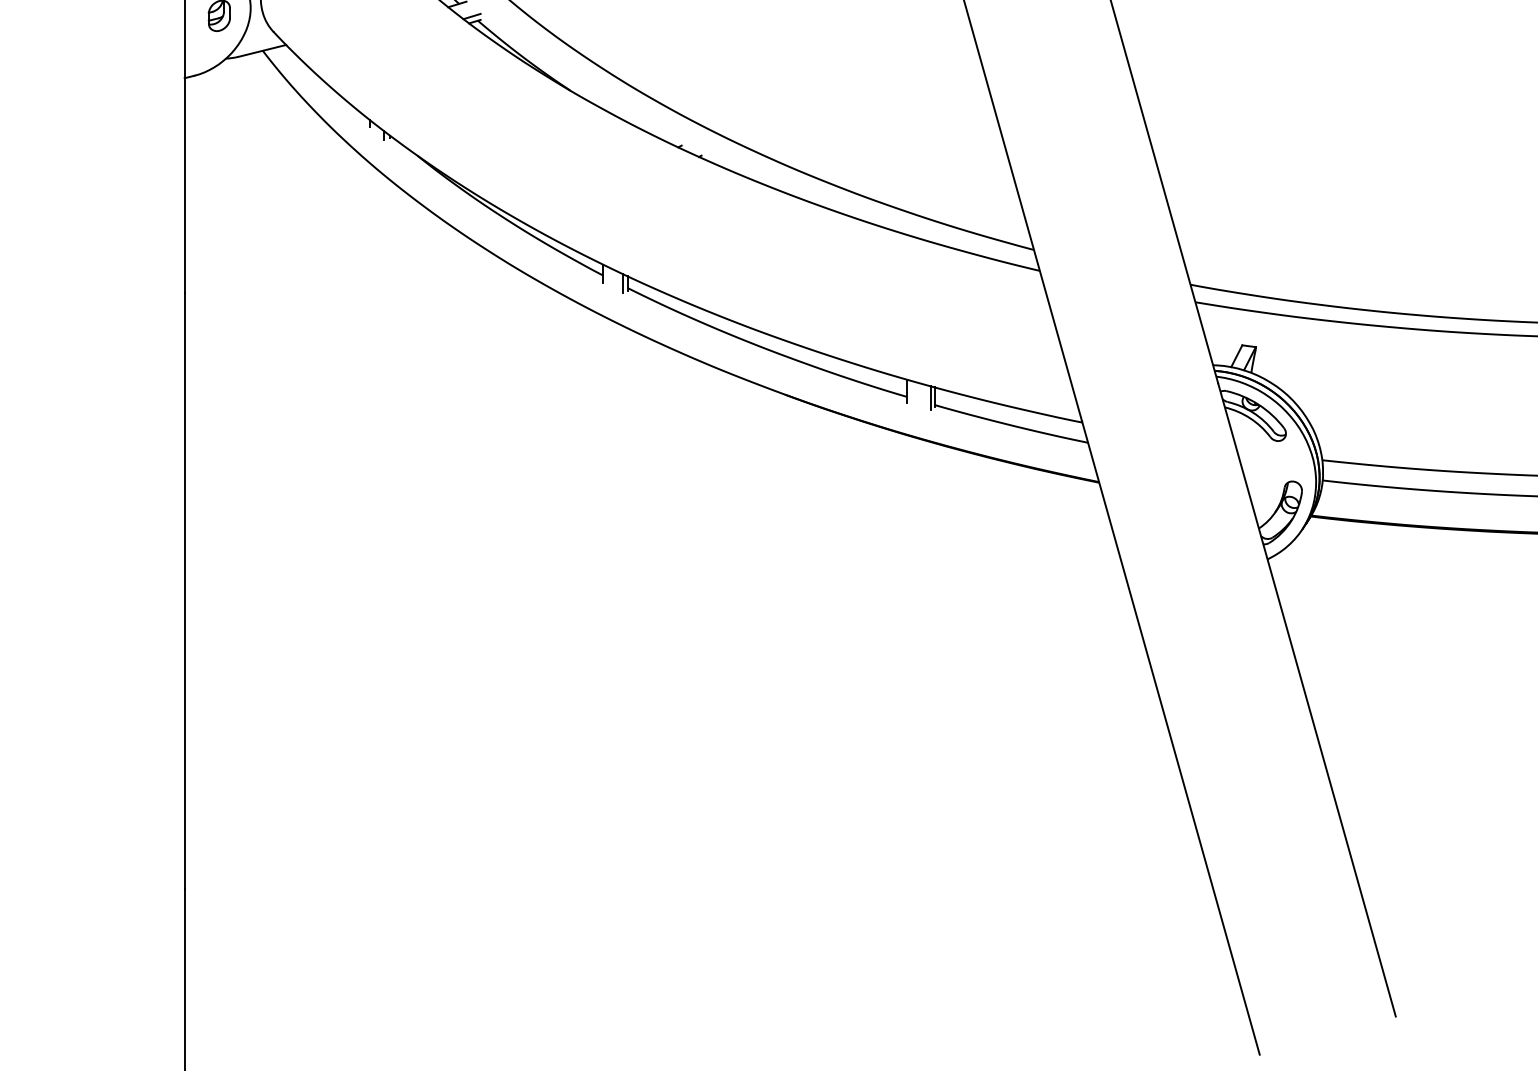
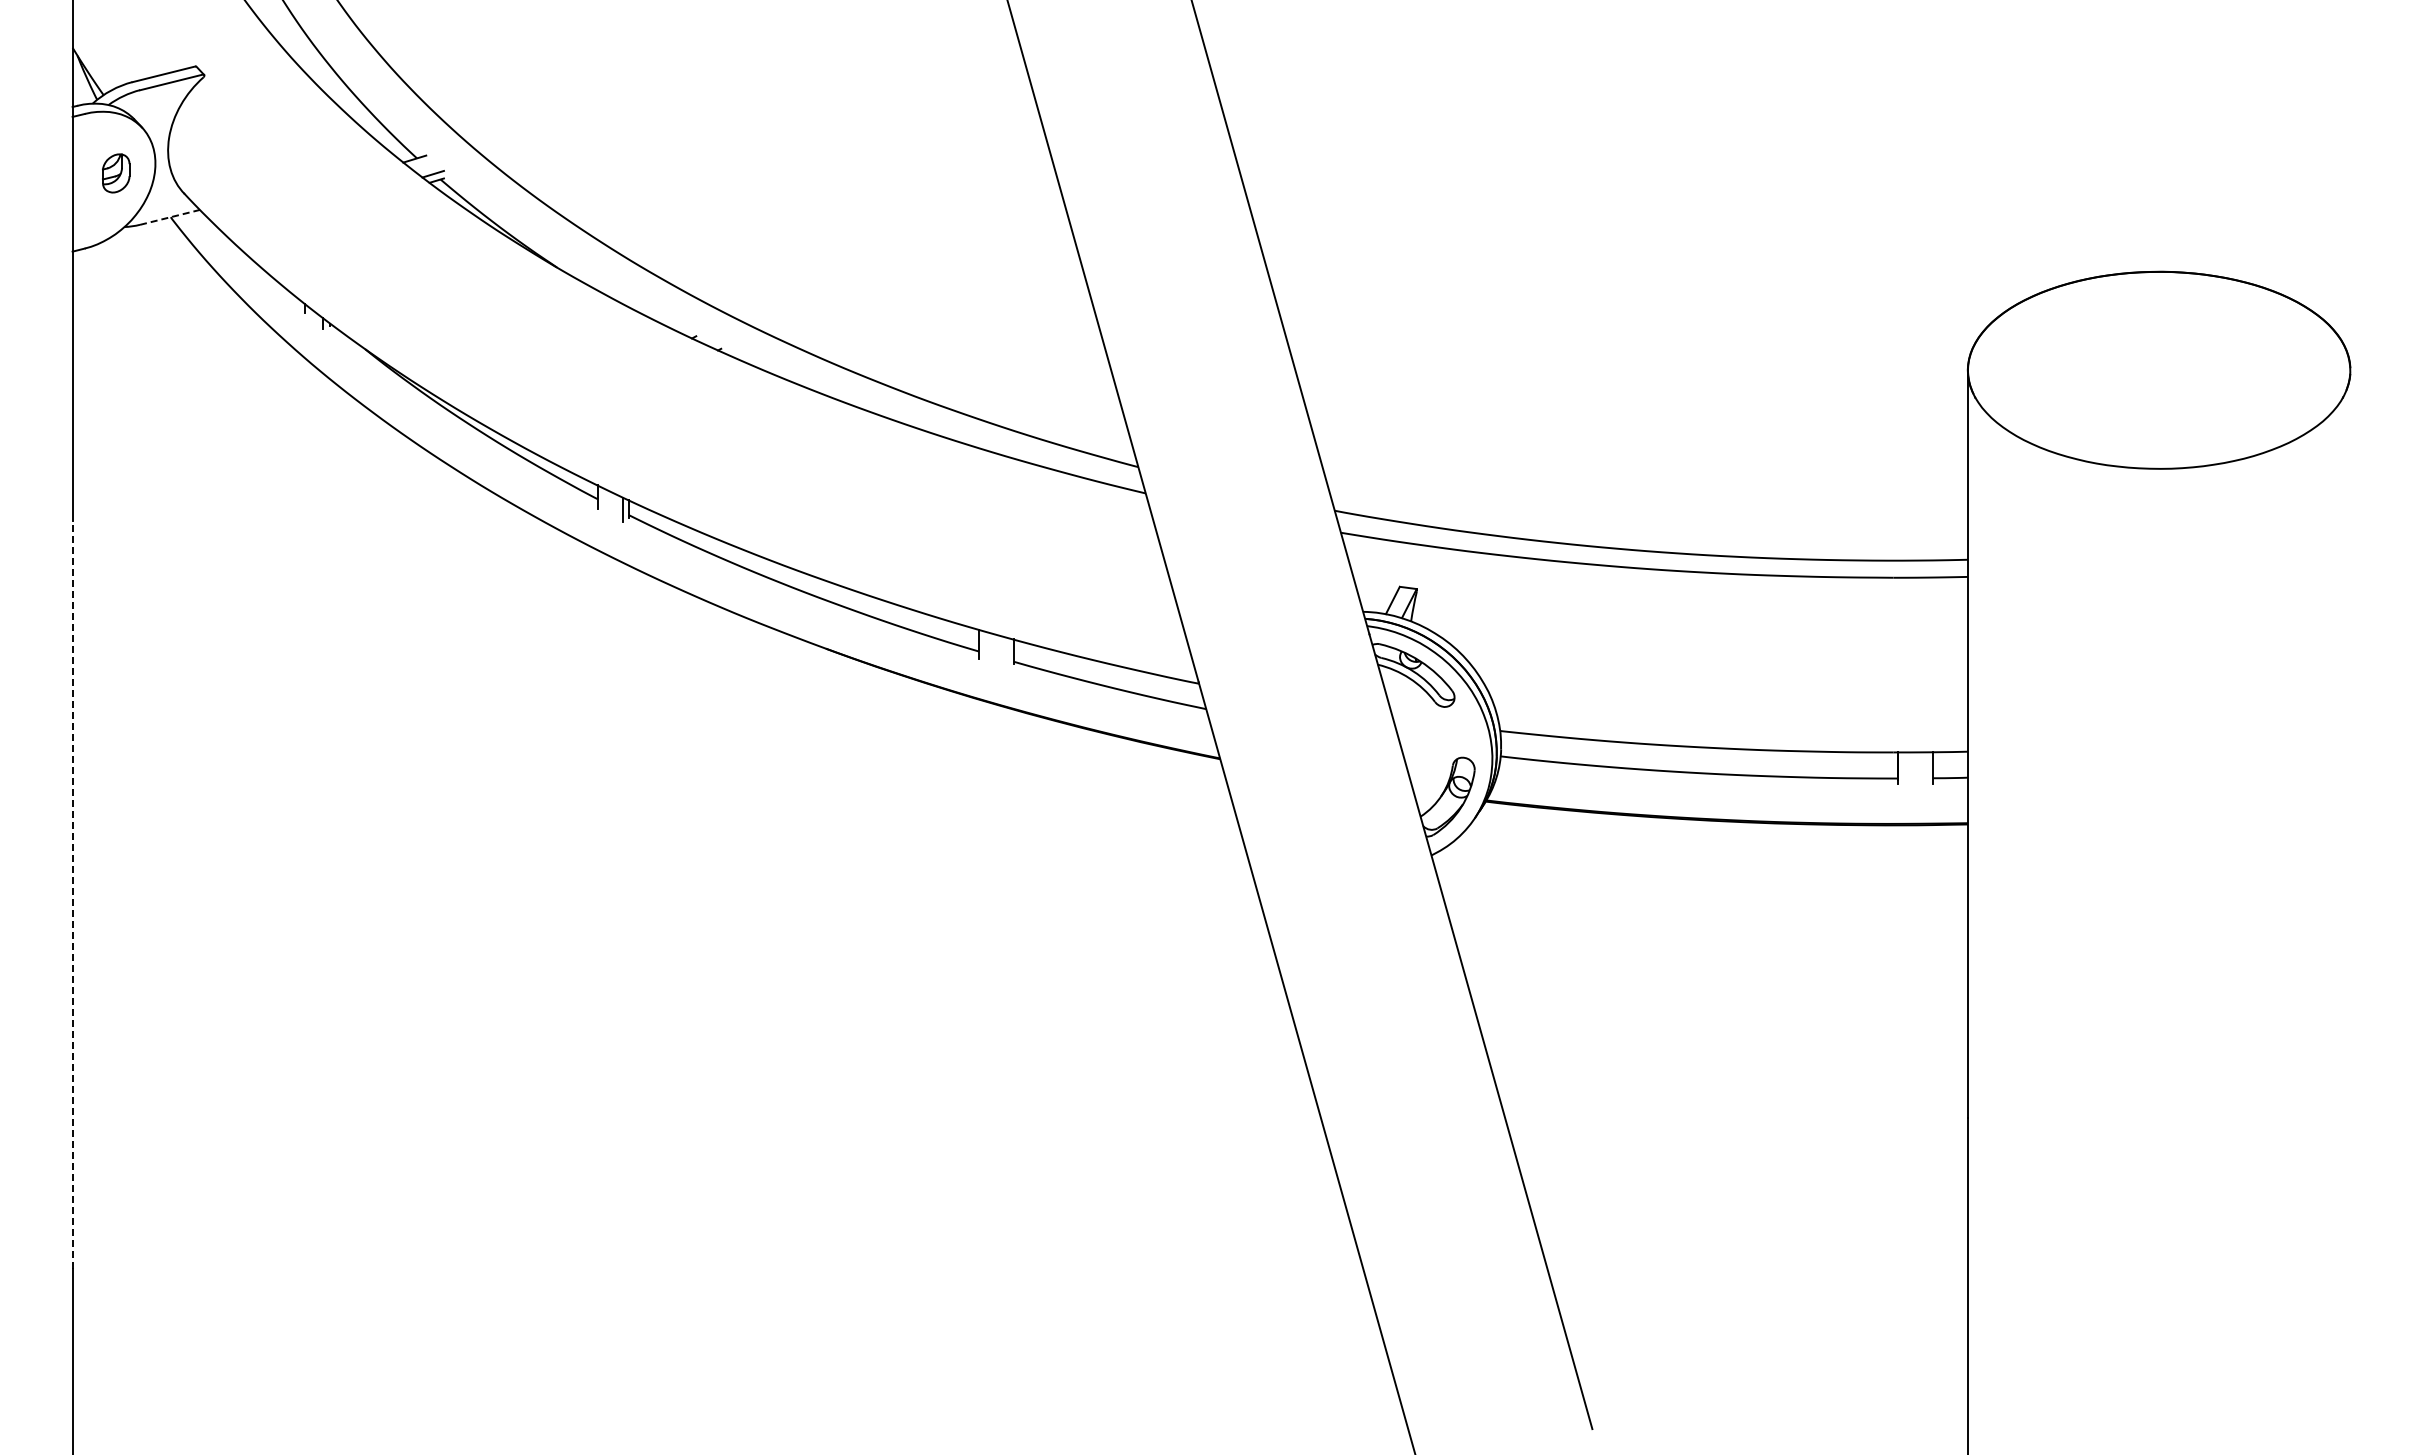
line: (262, 51) -> (170, 217), solid -> dashed
line: (931, 397) -> (1009, 652), removed
line: (184, 591) -> (72, 895), solid -> dashed

